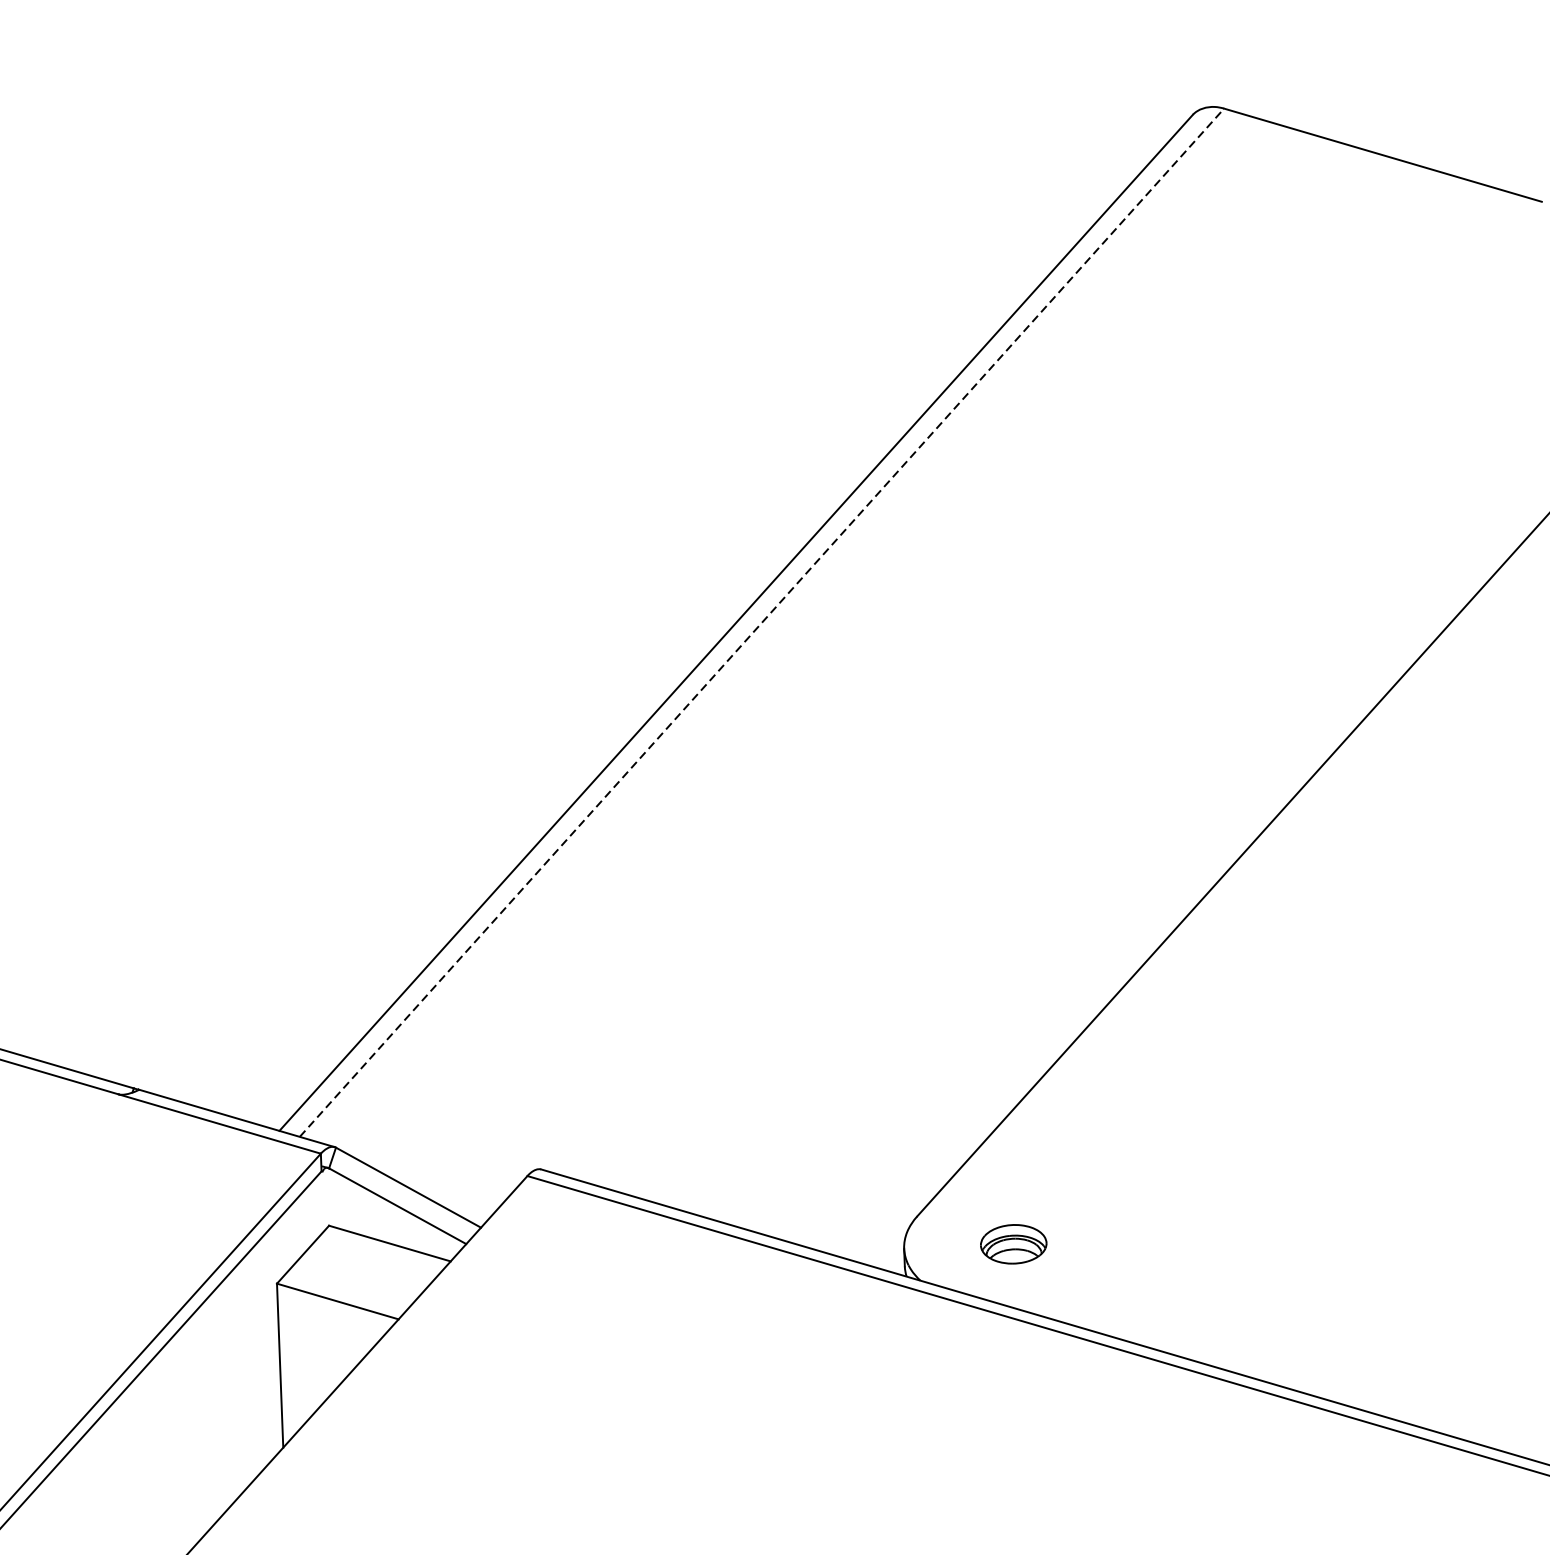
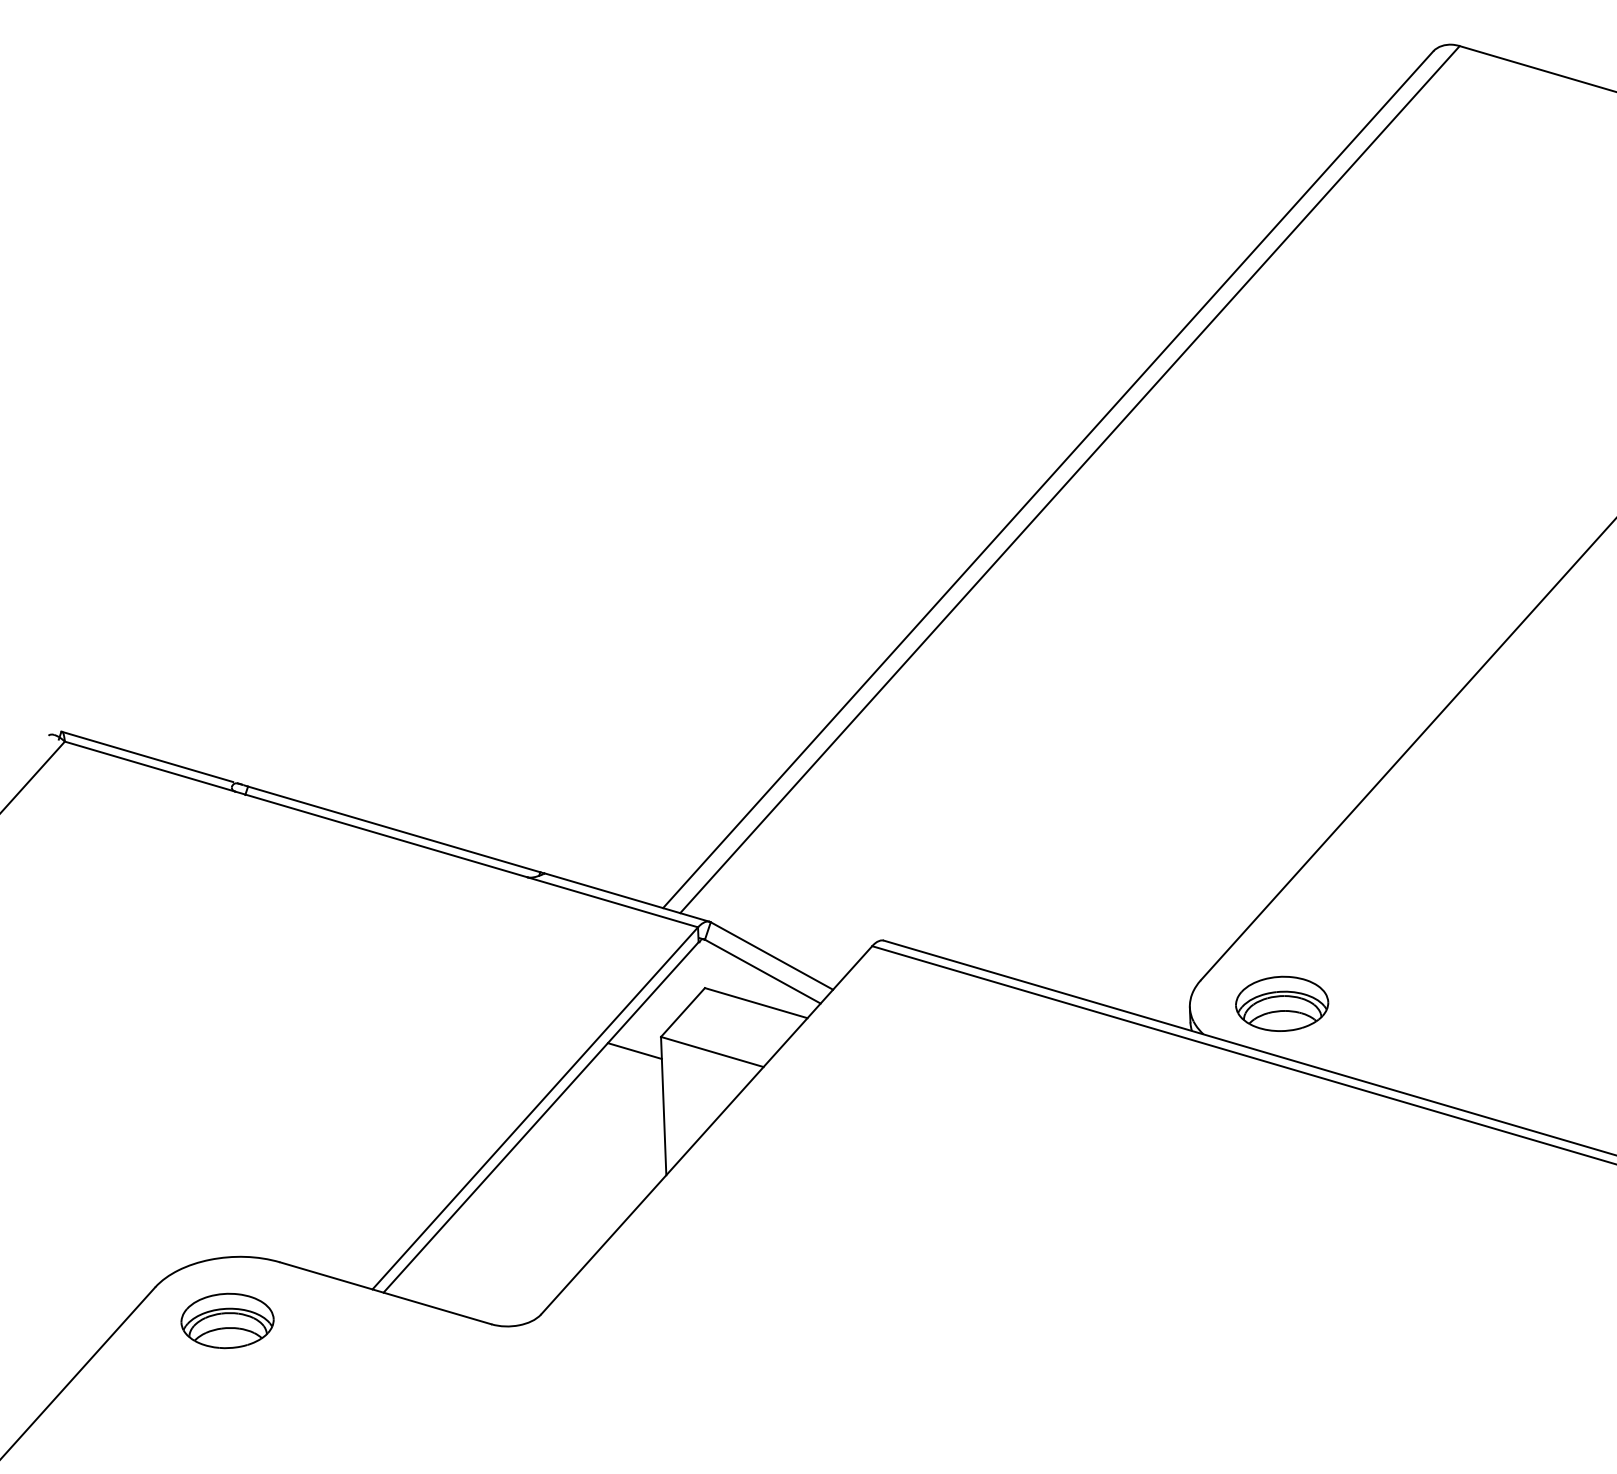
line: (761, 622) -> (1069, 479), dashed -> solid
part: (1013, 1244) -> (1282, 1003), size x1.67
line: (245, 1300) -> (634, 1051), added

